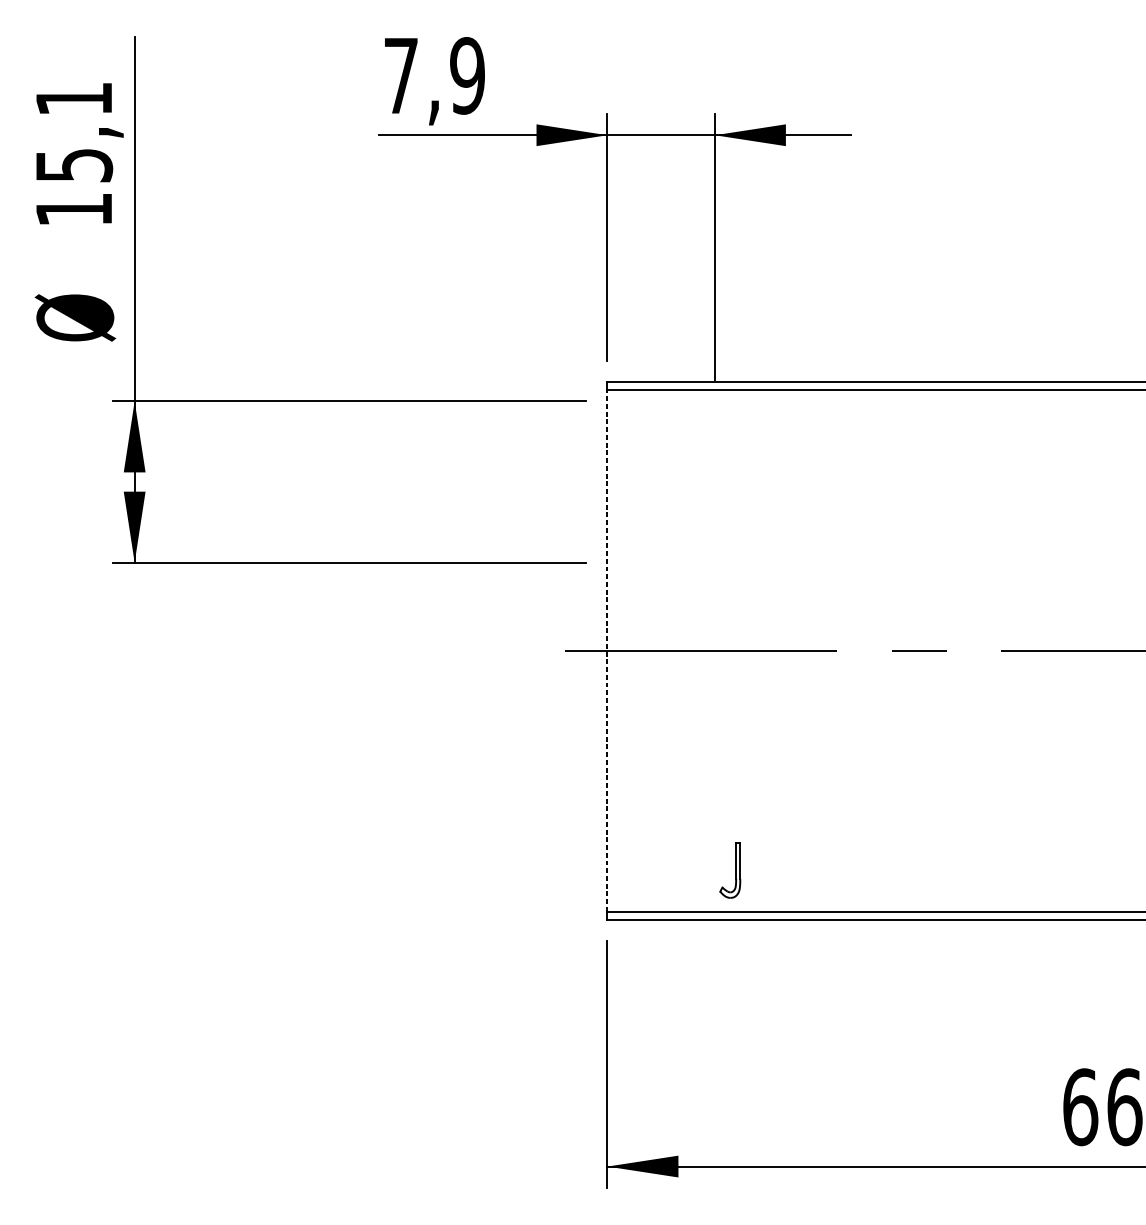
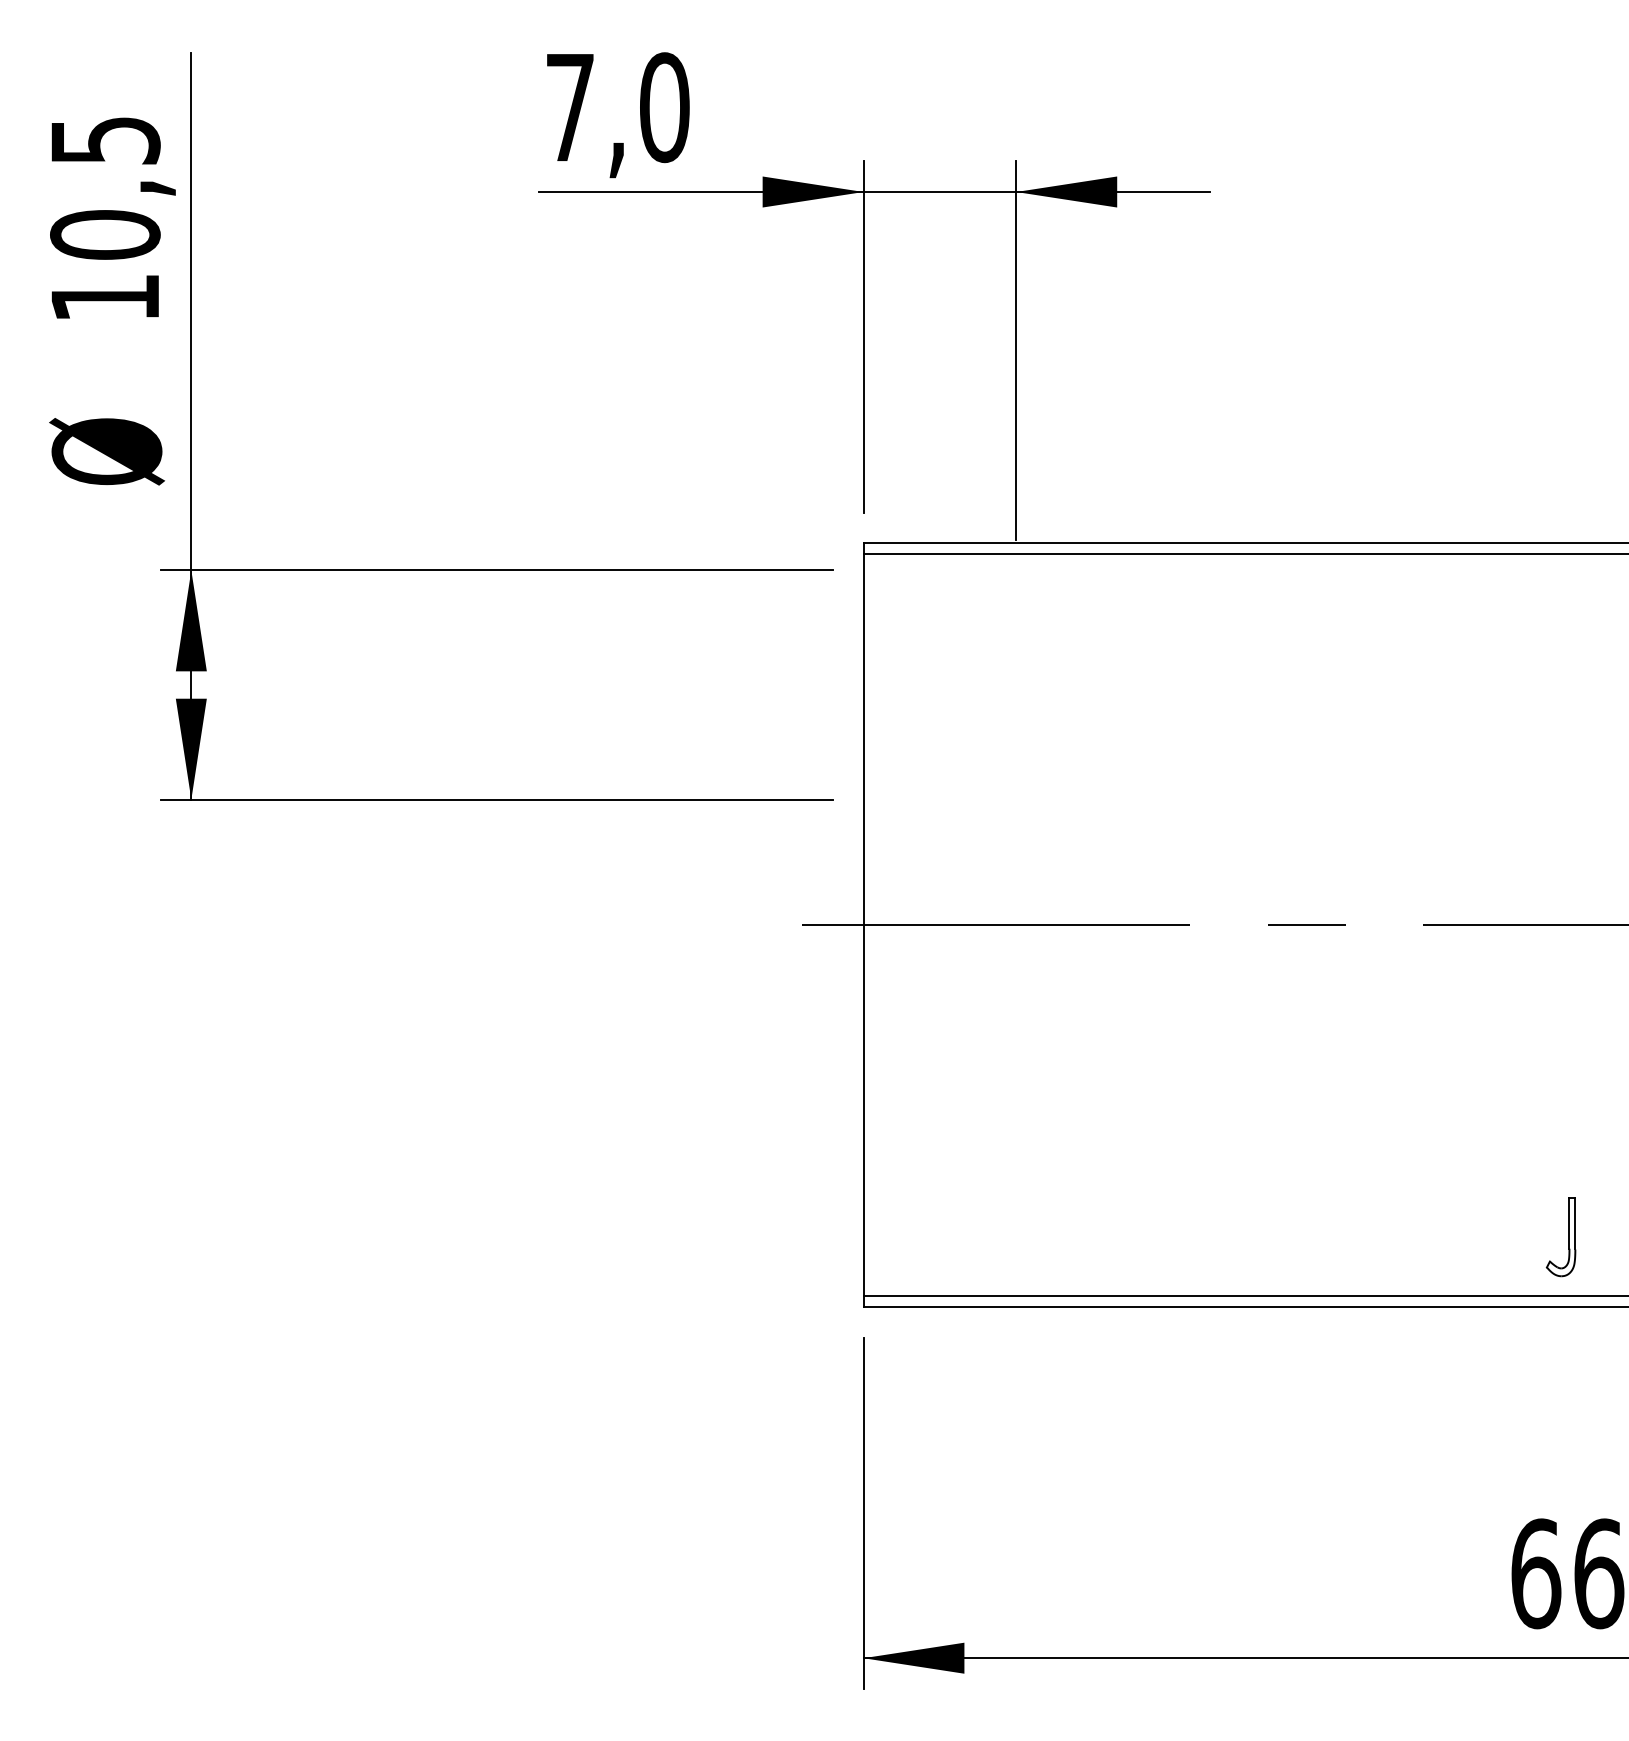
text: (467, 75) -> (664, 107), 7,9 -> 7,0
text: (74, 132) -> (105, 188), 15,1 -> 10,5
line: (607, 650) -> (863, 924), dashed -> solid
part: (735, 870) -> (1568, 1237), moved

